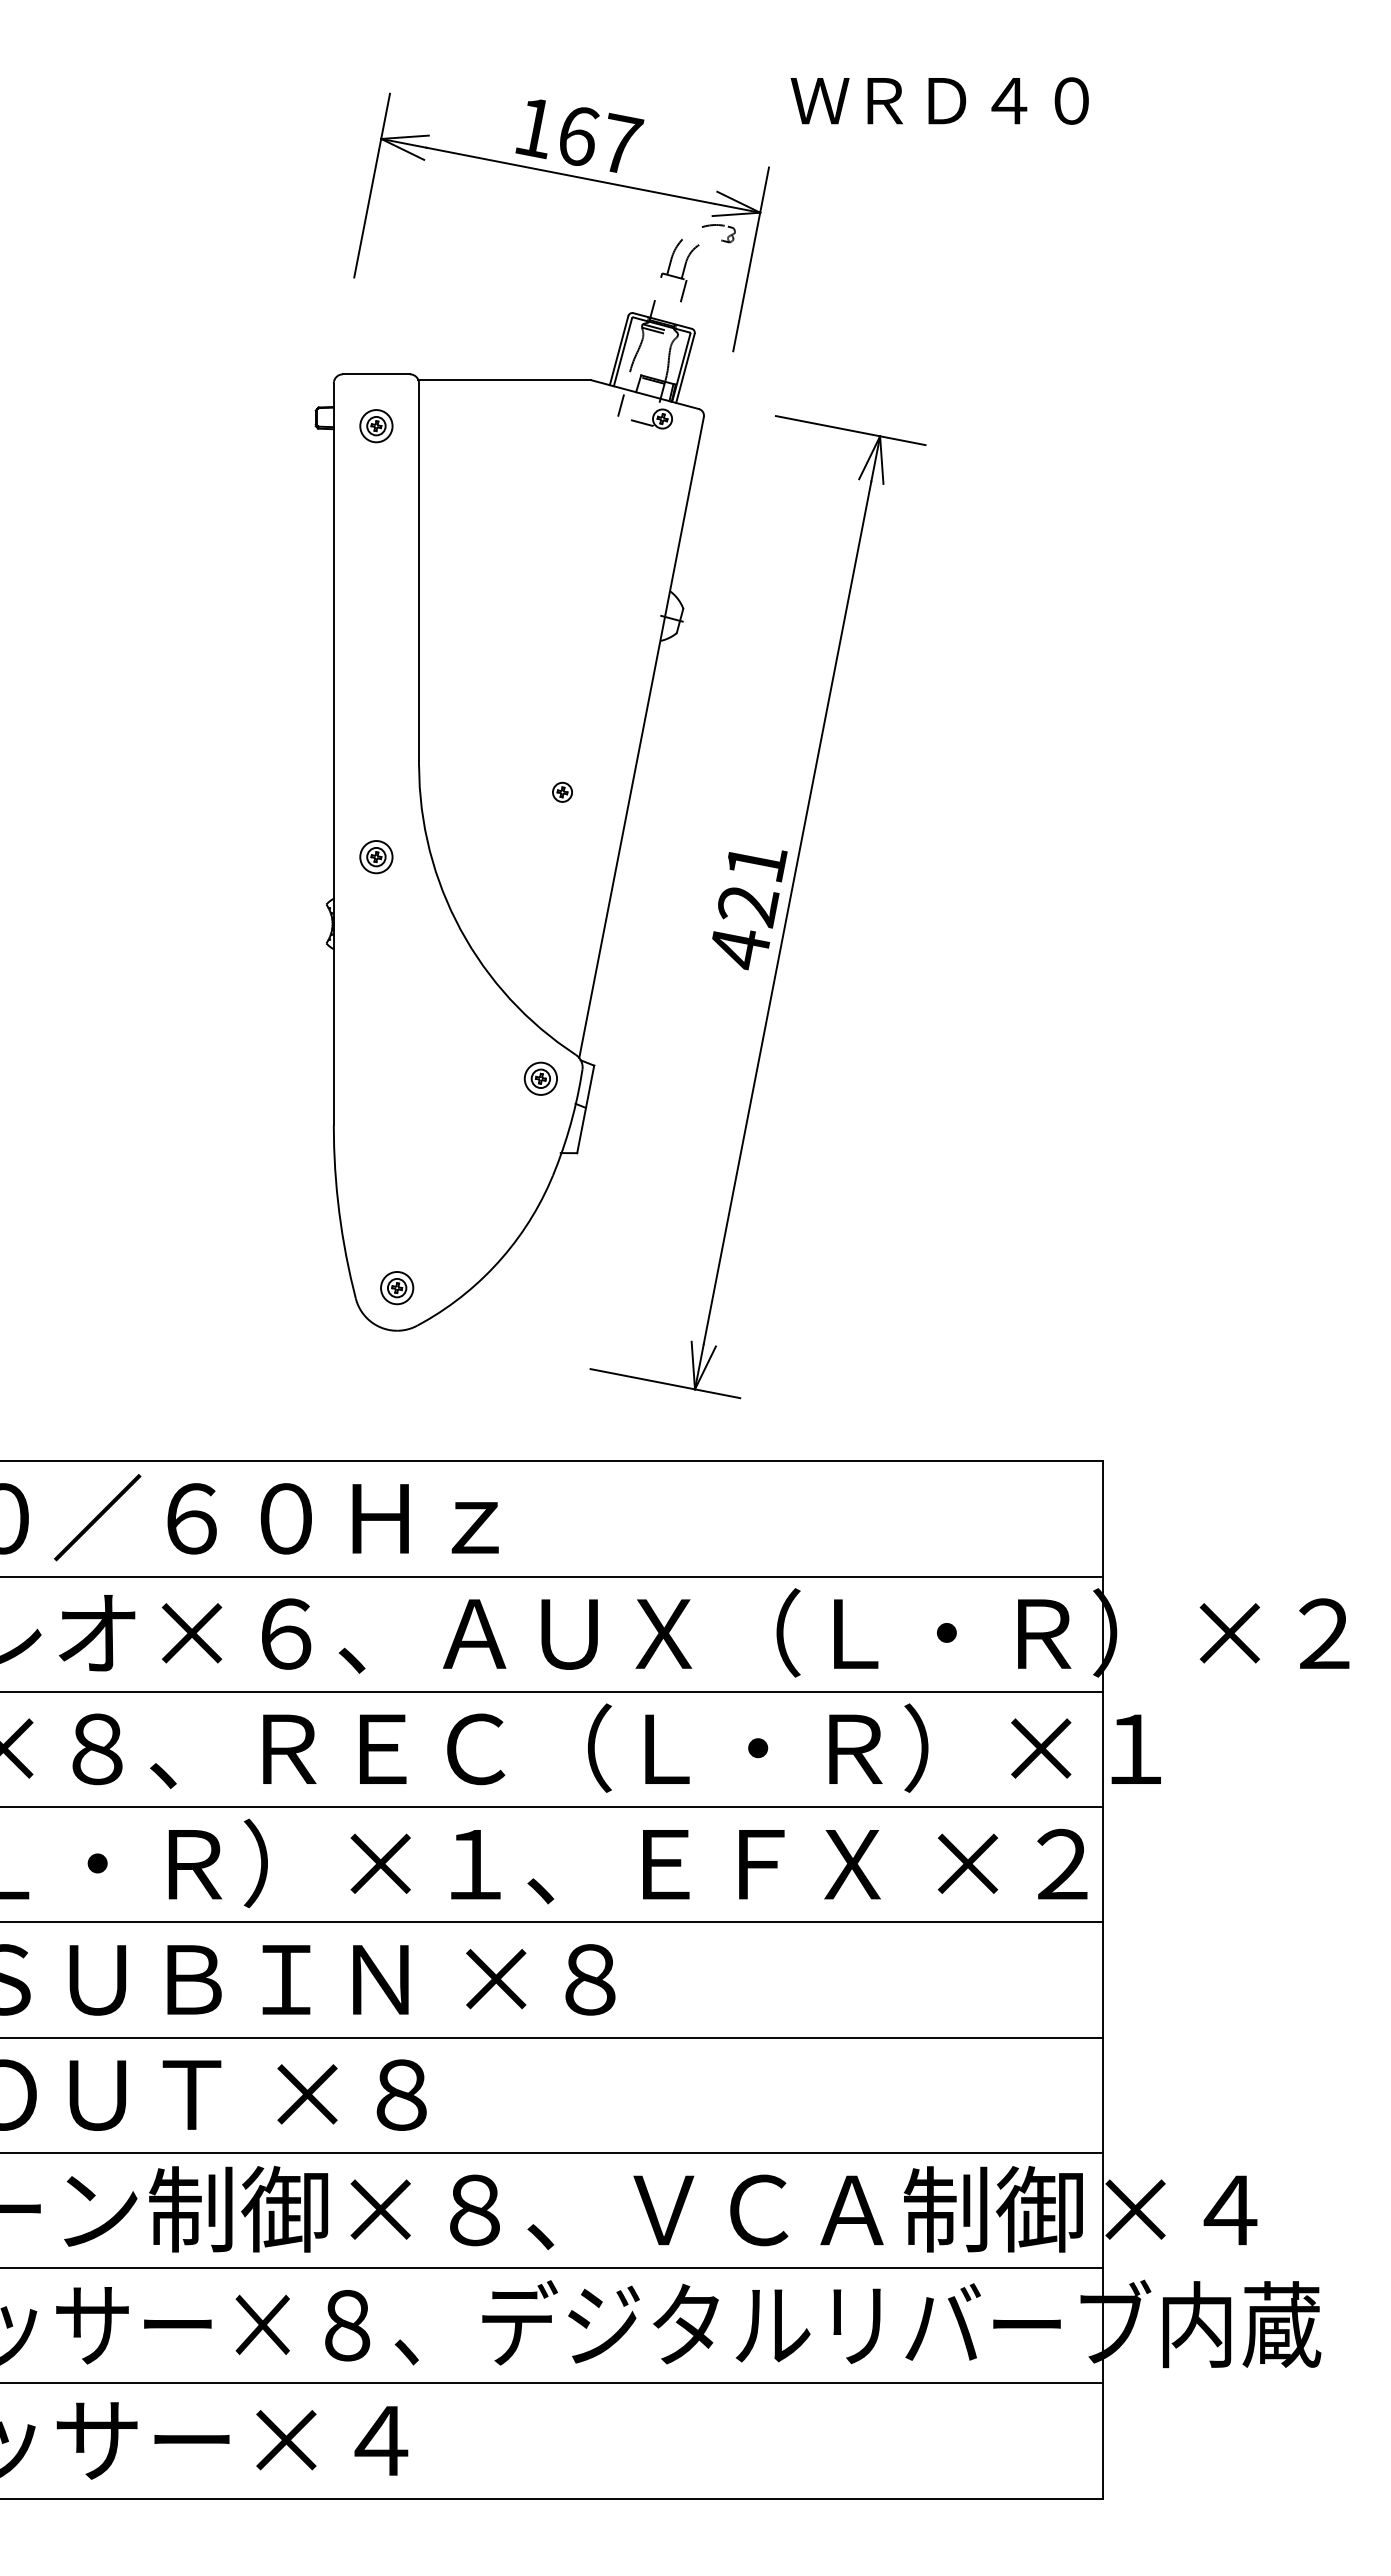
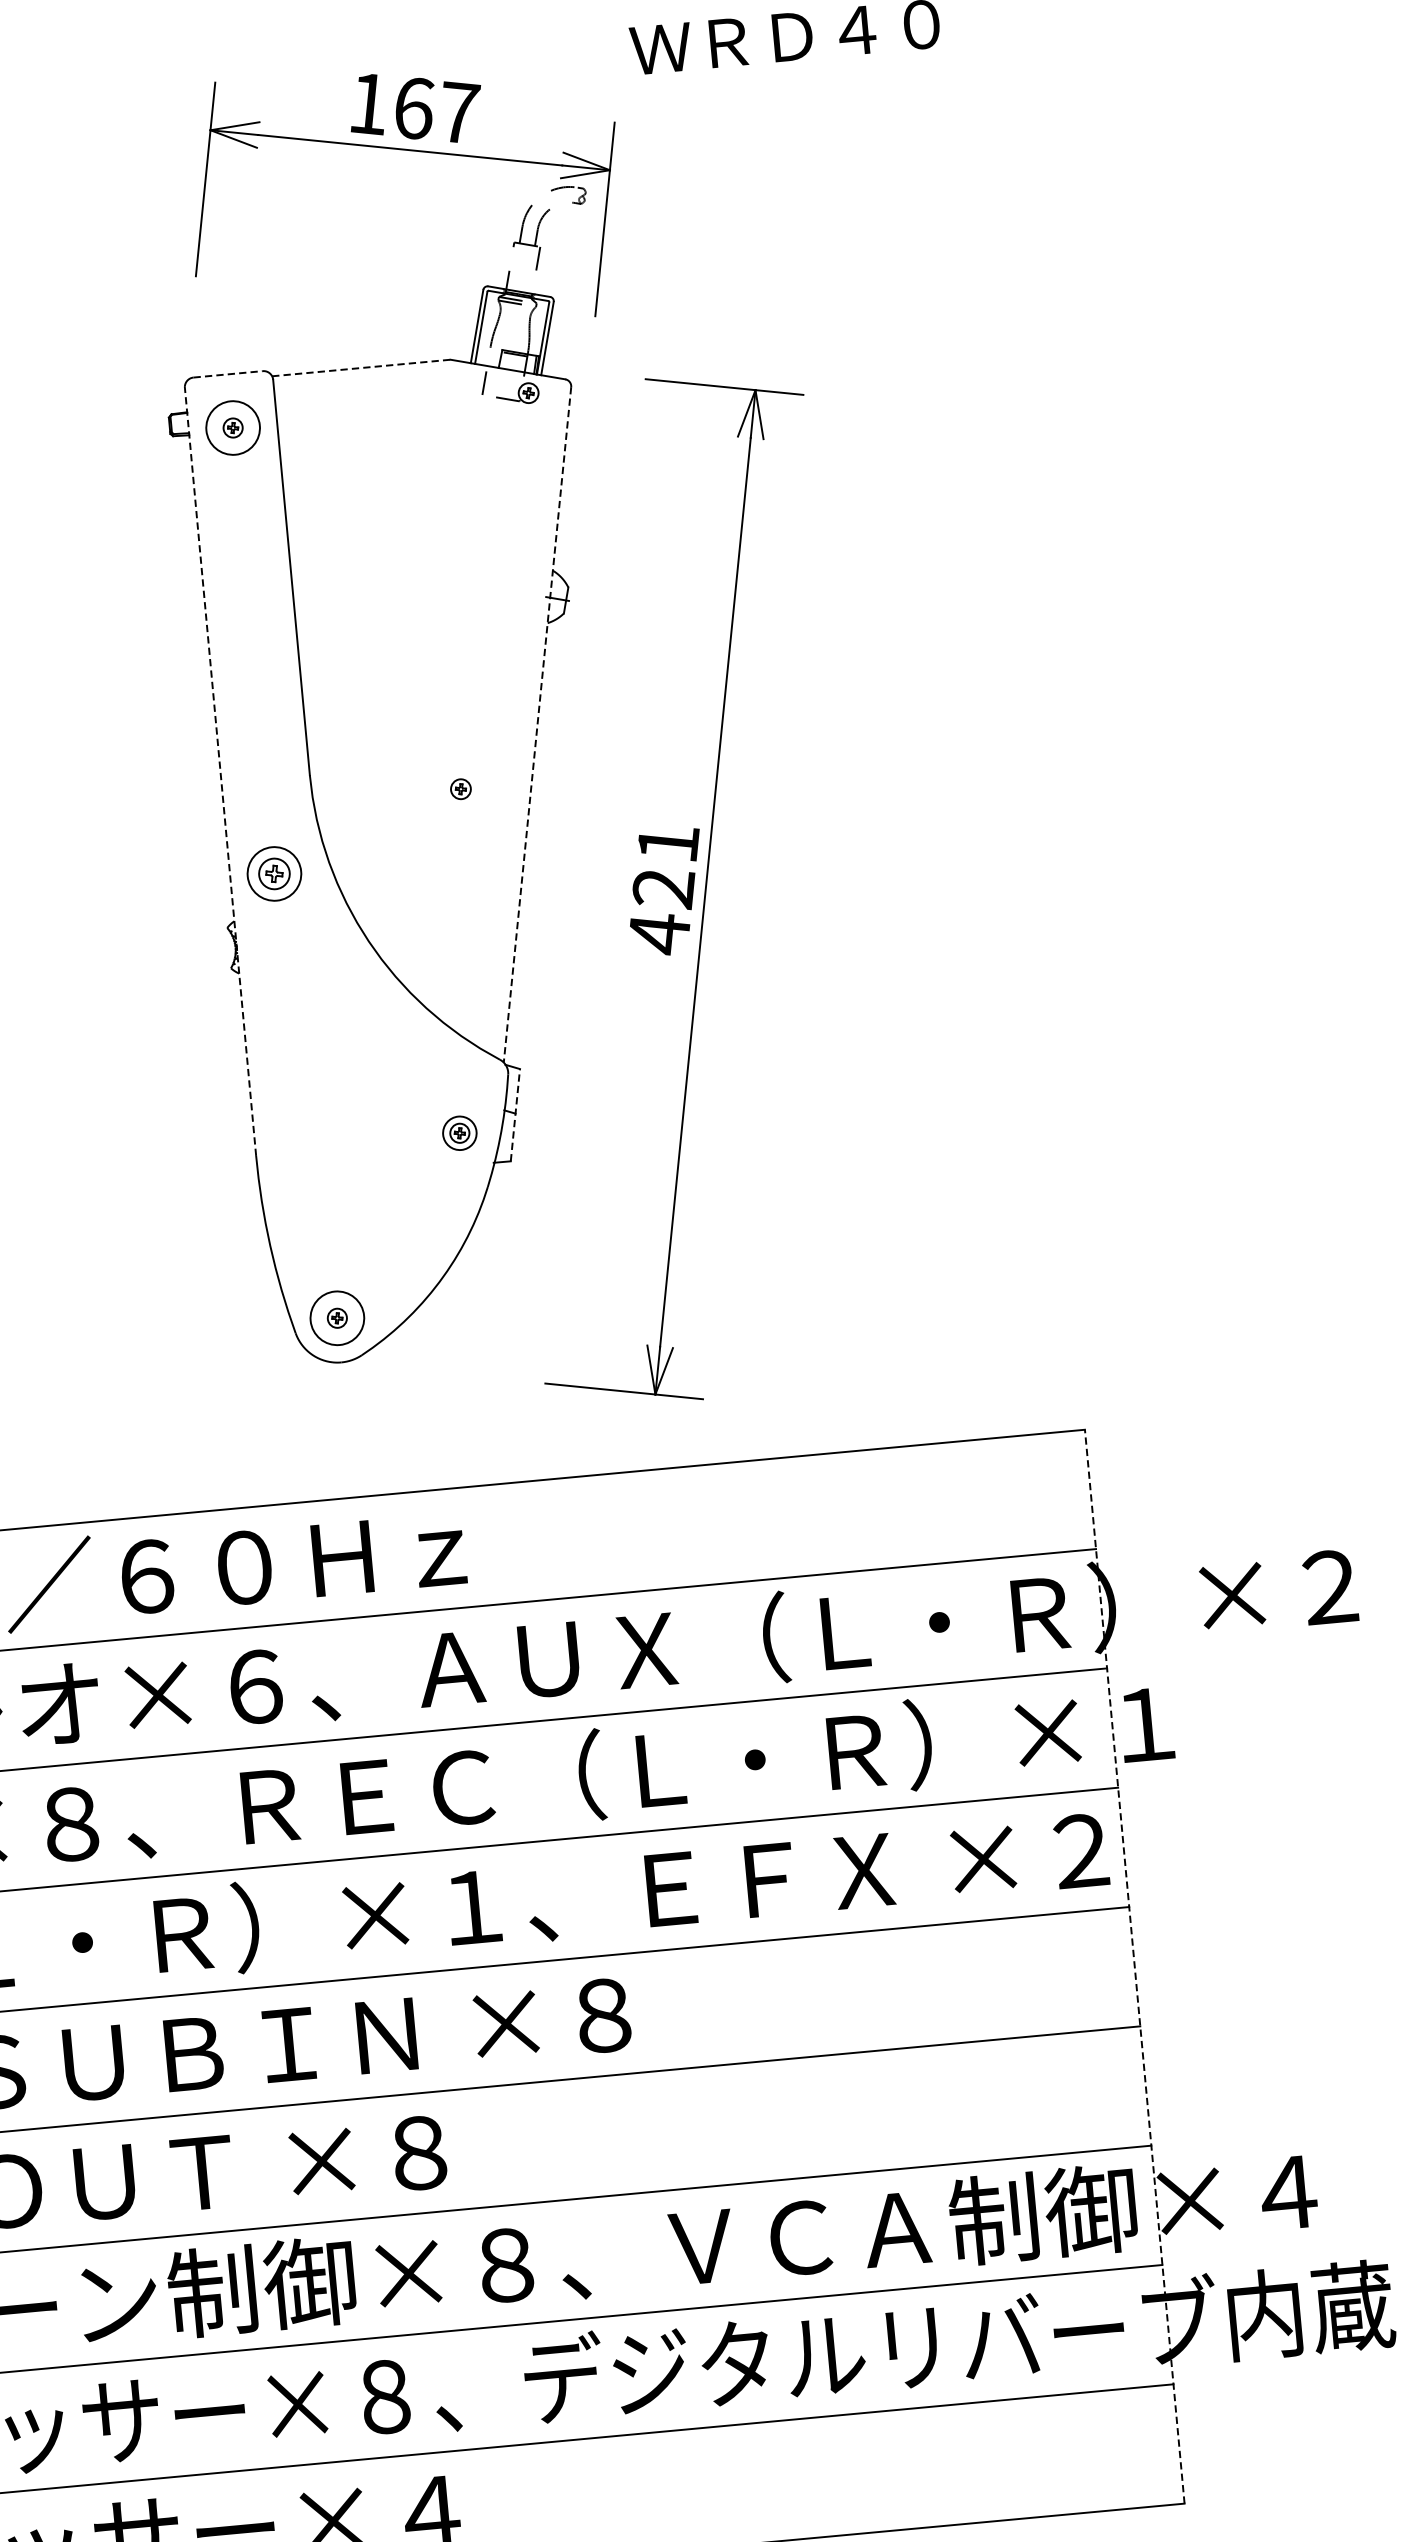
line: (376, 374) -> (228, 374), solid -> dashed
line: (505, 380) -> (362, 368), solid -> dashed
circle: (376, 426) -> (233, 428), size x1.6
line: (641, 737) -> (537, 724), solid -> dashed
line: (333, 754) -> (220, 772), solid -> dashed
part: (376, 857) -> (274, 874), size x1.6
part: (540, 1078) -> (459, 1133), moved
line: (585, 1109) -> (515, 1115), solid -> dashed
circle: (397, 1287) -> (337, 1317), size x1.6
line: (1103, 1980) -> (1135, 1967), solid -> dashed

